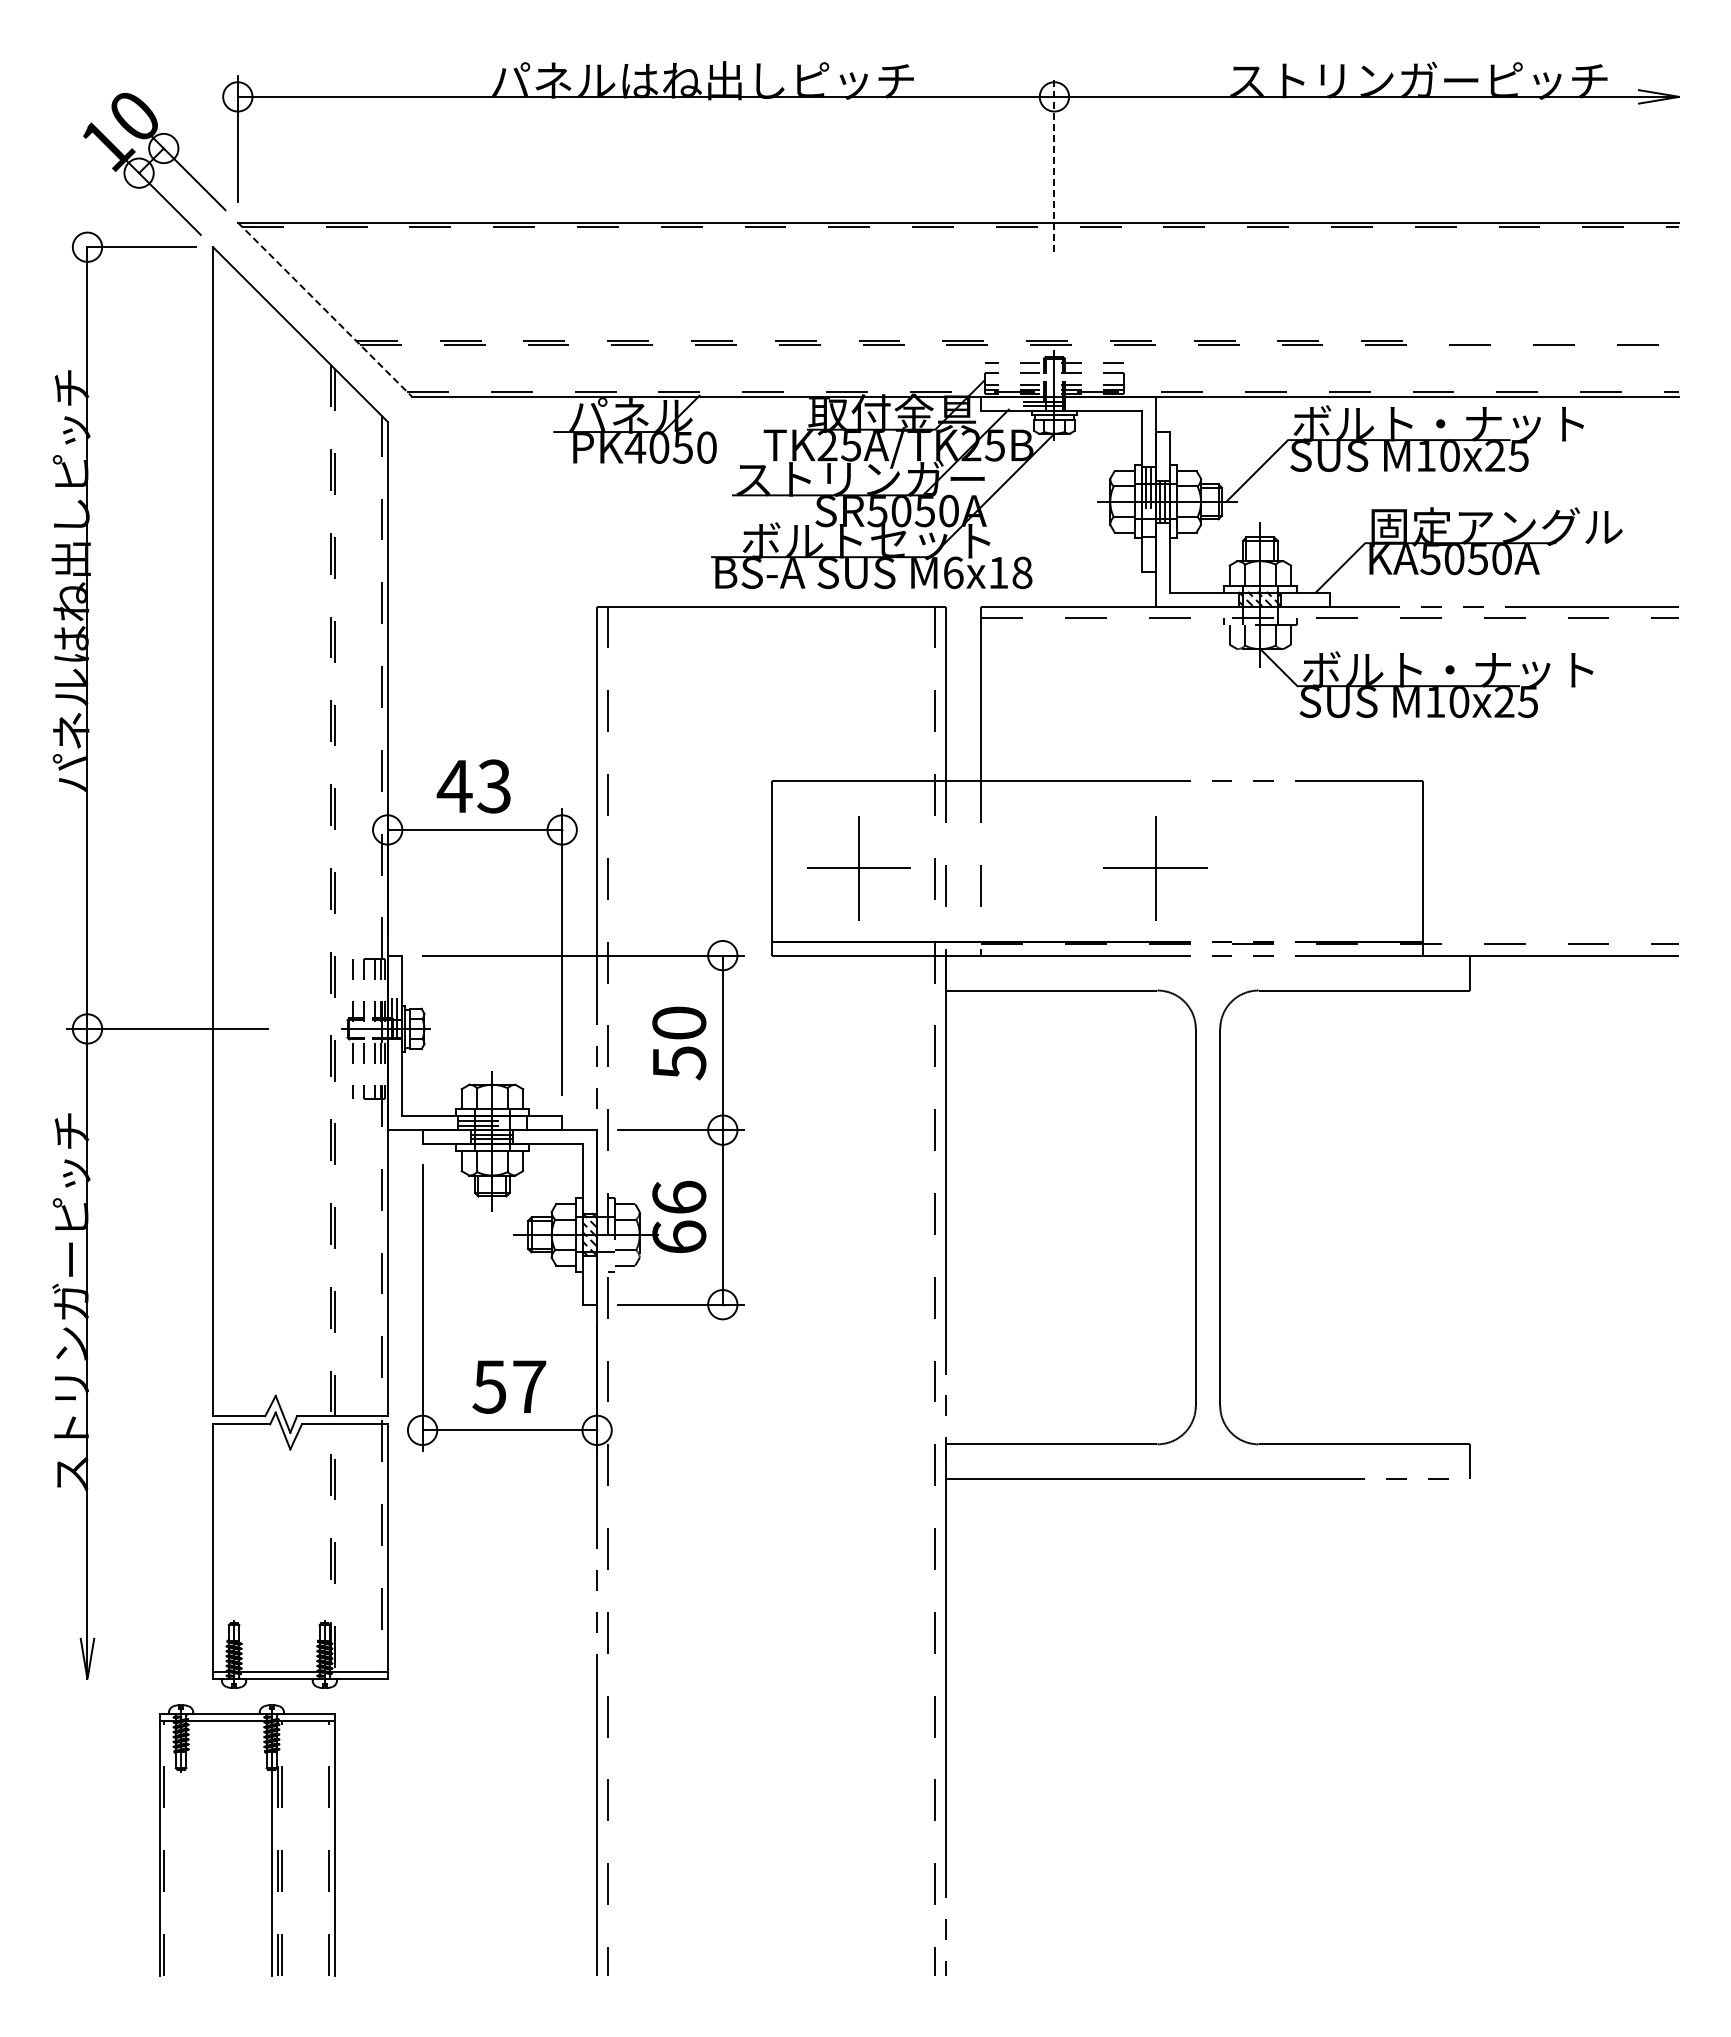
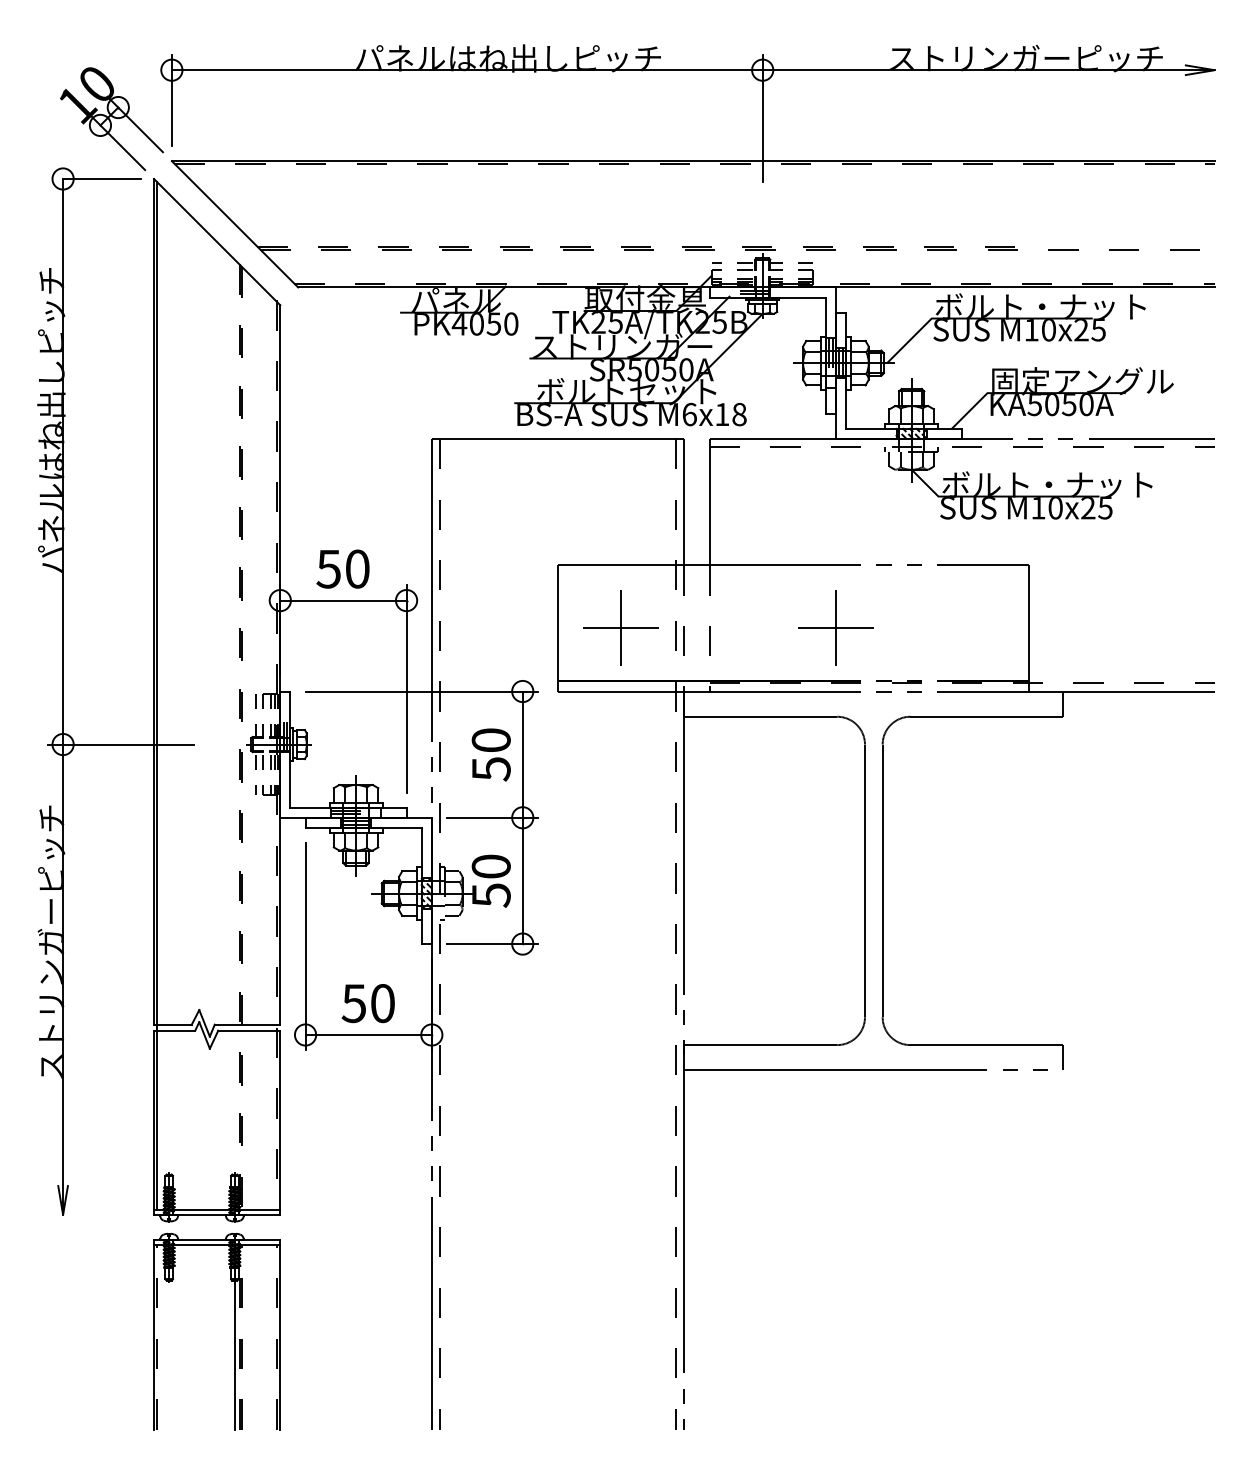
line: (1054, 163) -> (762, 118), dashed -> solid
line: (325, 310) -> (235, 224), dashed -> solid
text: (473, 786) -> (342, 569), 43 -> 50
line: (217, 961) -> (157, 695), added
text: (679, 1217) -> (491, 880), 66 -> 50
text: (529, 1386) -> (382, 1003), 57 -> 50
part: (271, 1840) -> (234, 1331), moved

